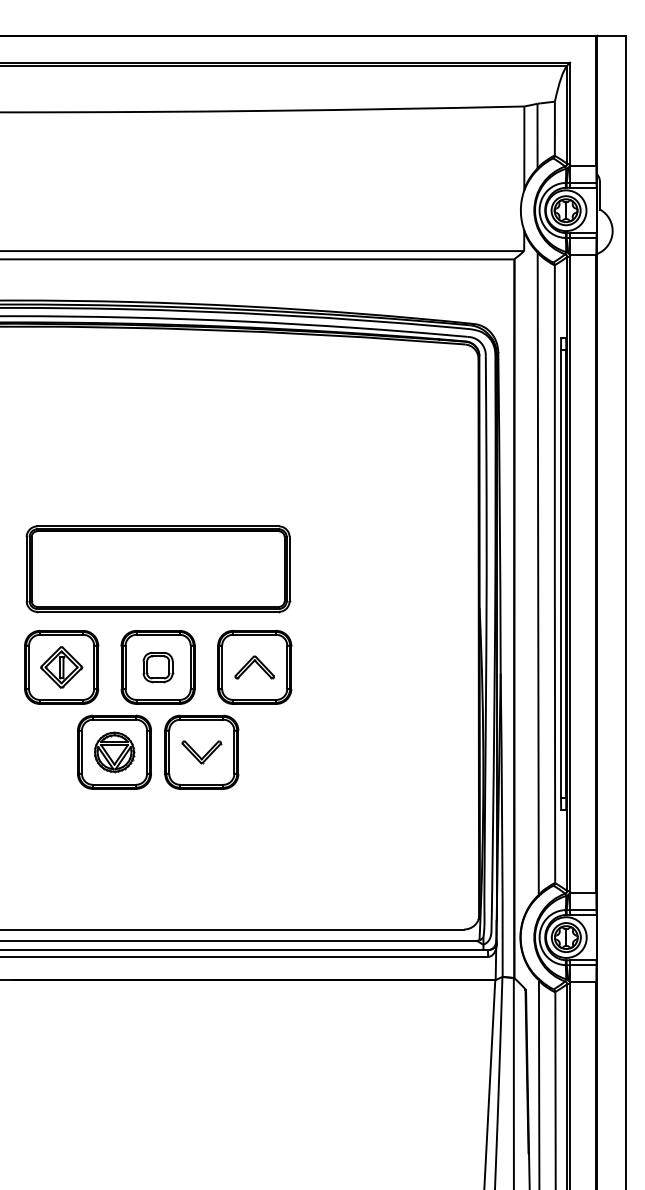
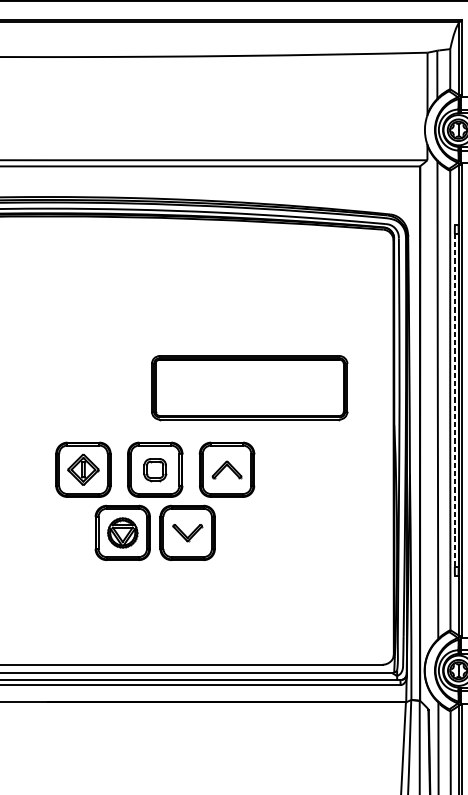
part: (158, 569) -> (249, 388), moved
line: (561, 574) -> (455, 400), solid -> dashed

